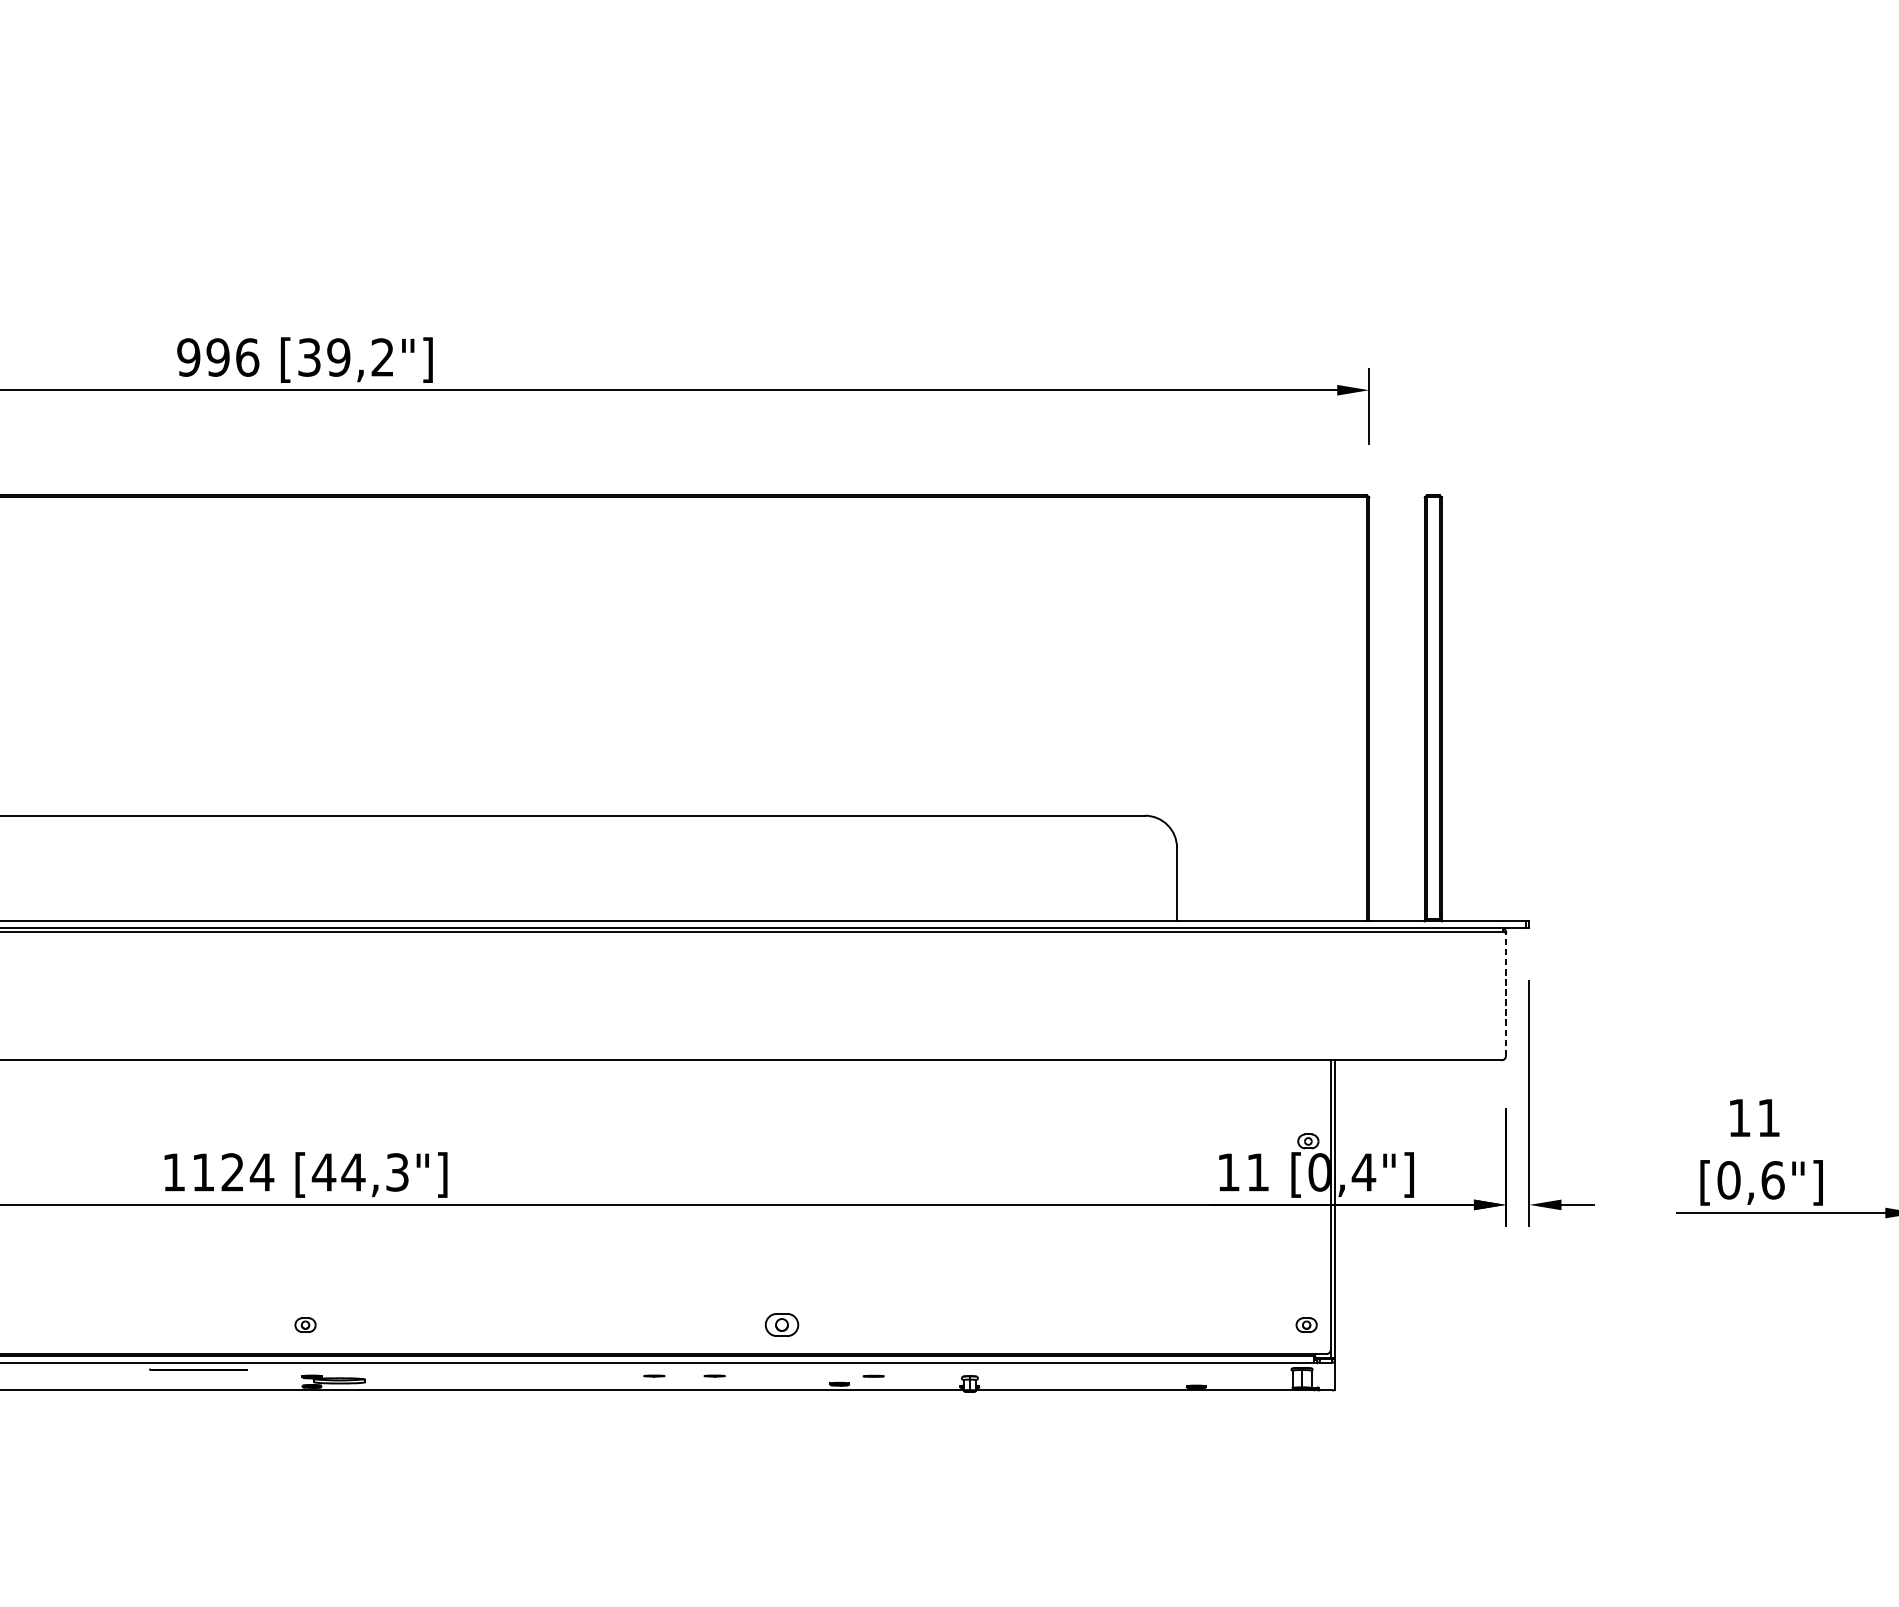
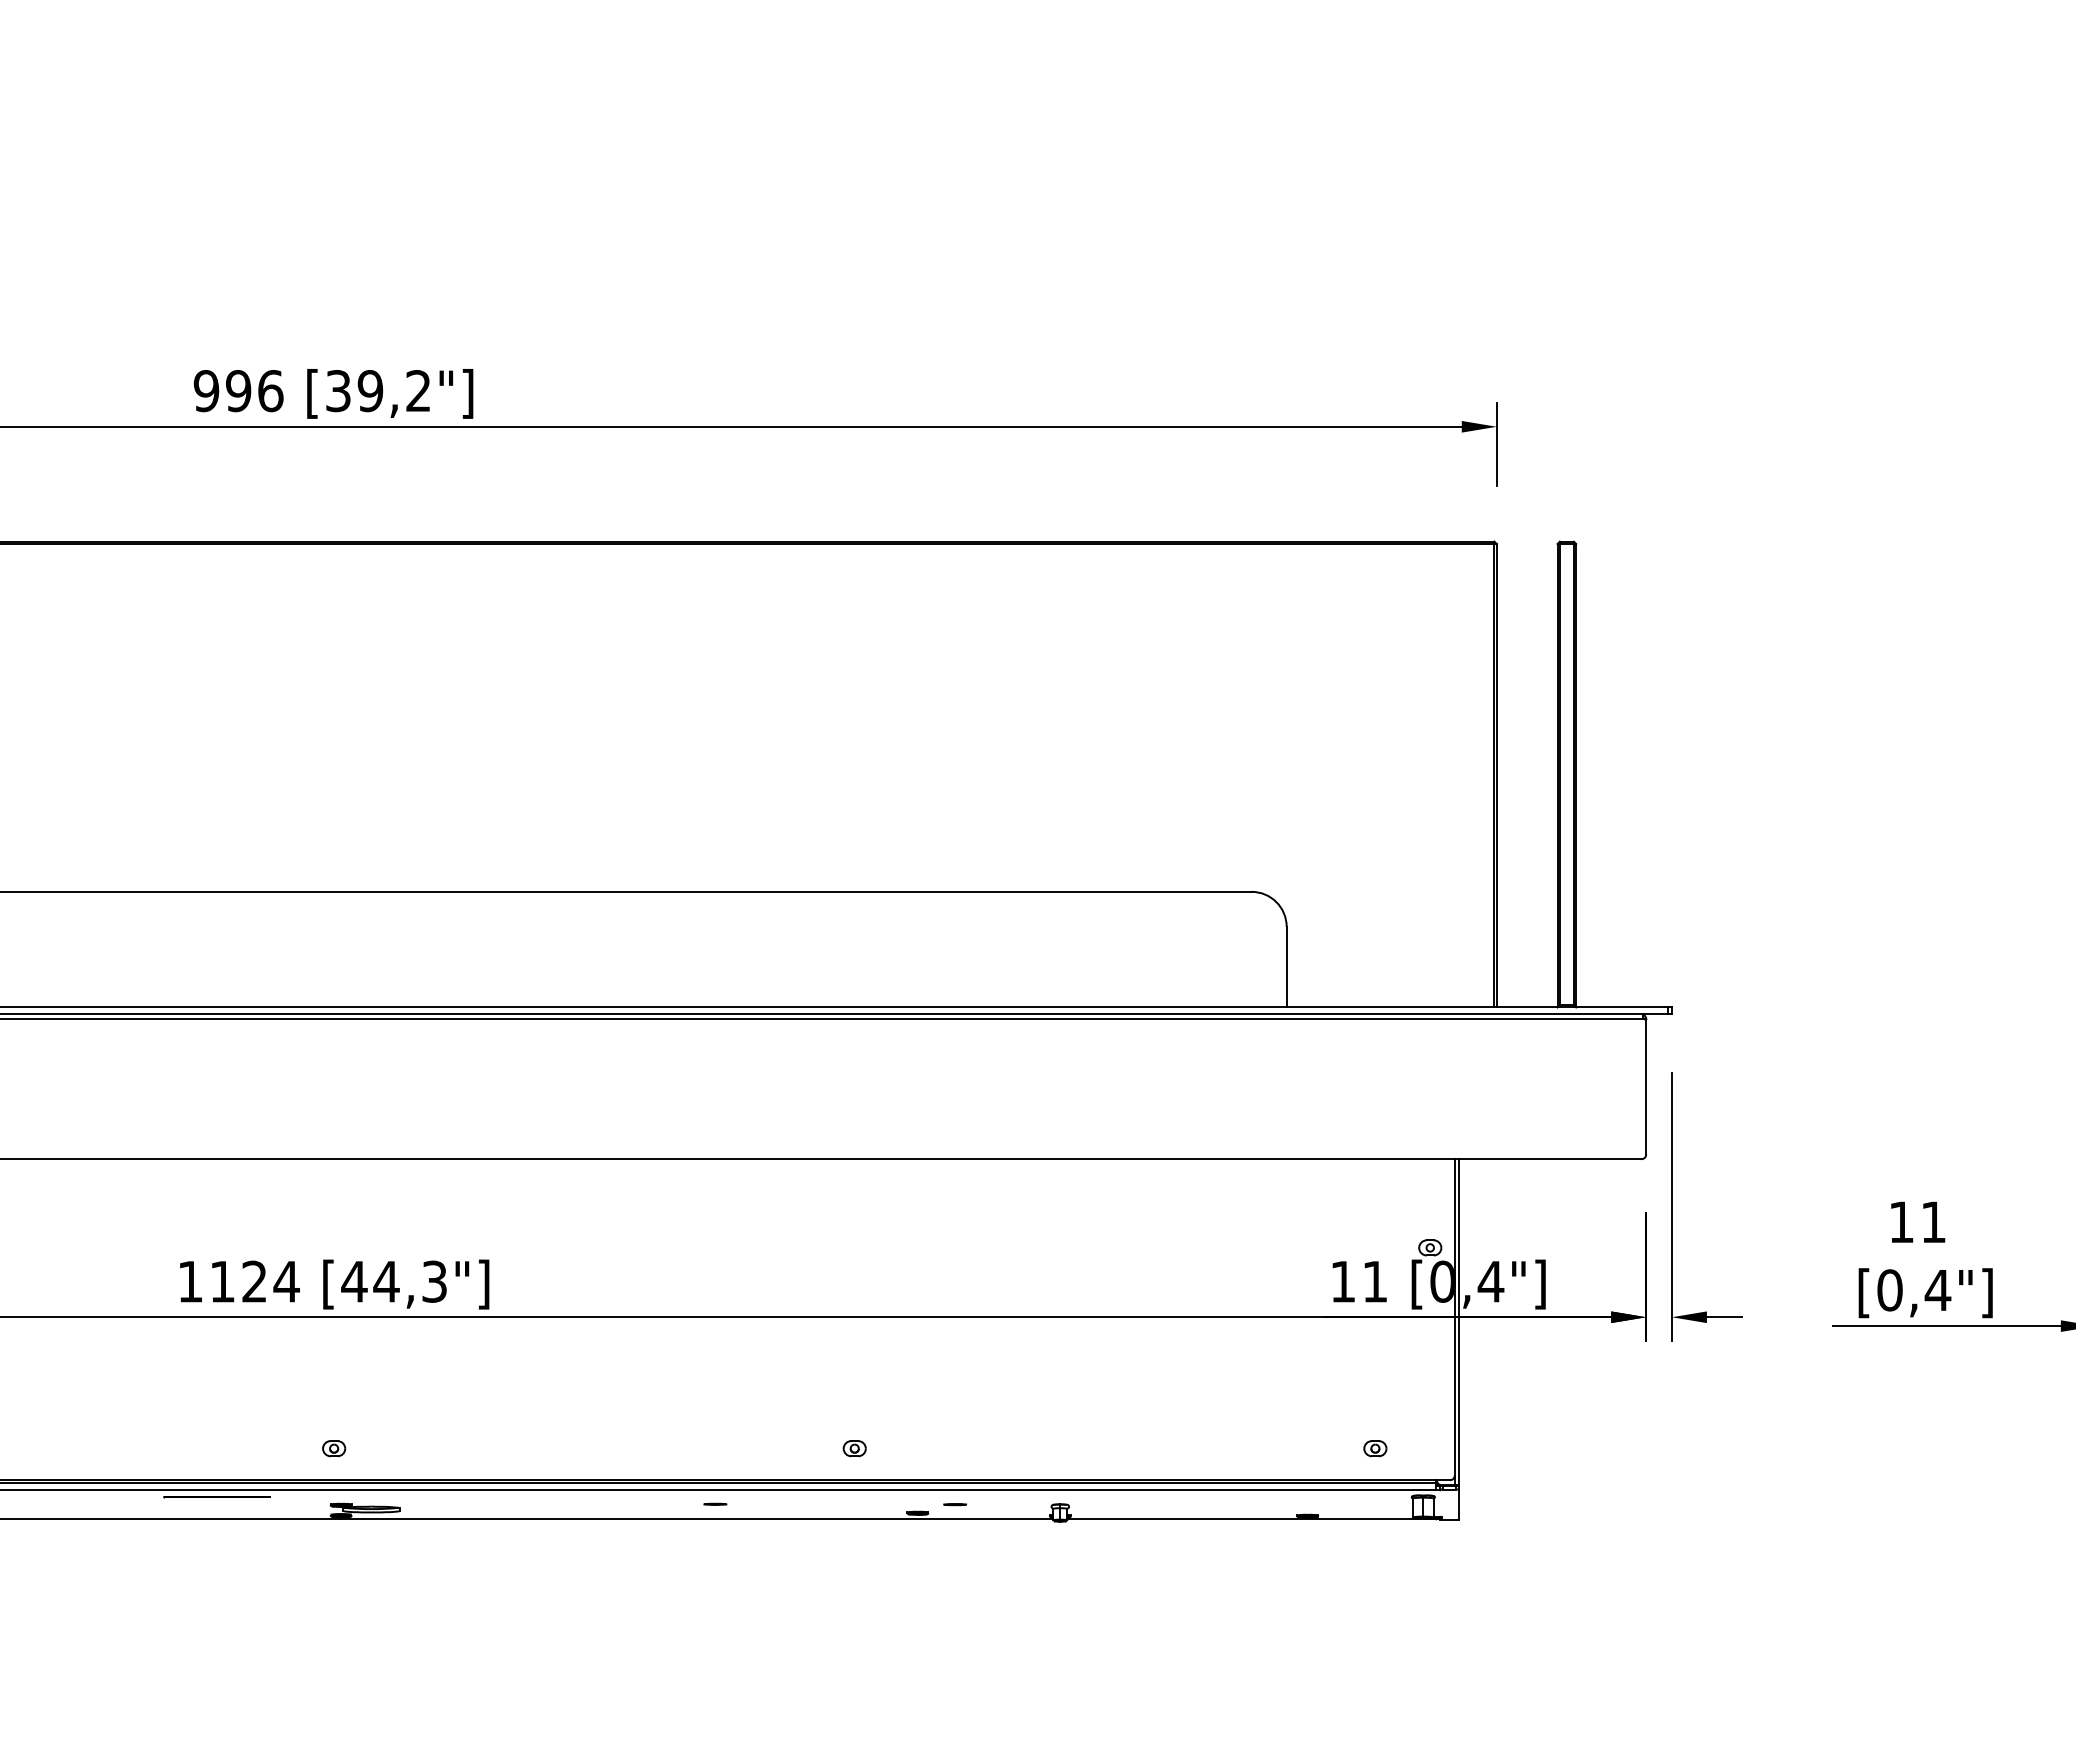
line: (1506, 993) -> (1646, 1086), dashed -> solid
text: (1772, 1180) -> (1937, 1290), [0,6"] -> [0,4"]
part: (781, 1324) -> (854, 1448), size x0.62
part: (1306, 1324) -> (1375, 1448), moved
line: (714, 1375) -> (781, 1503), removed

